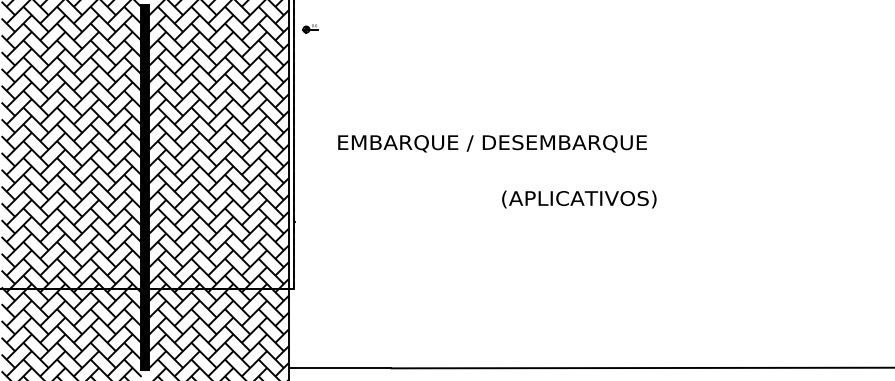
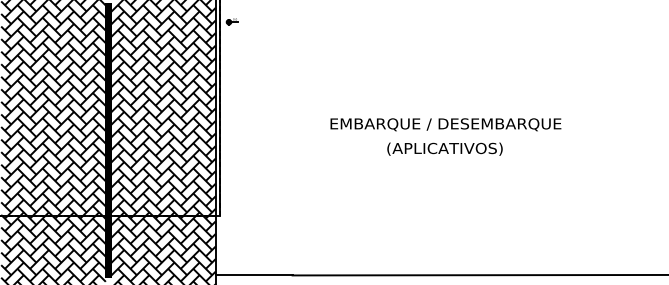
text: (492, 143) -> (445, 124), moved
text: (579, 199) -> (445, 149), moved

